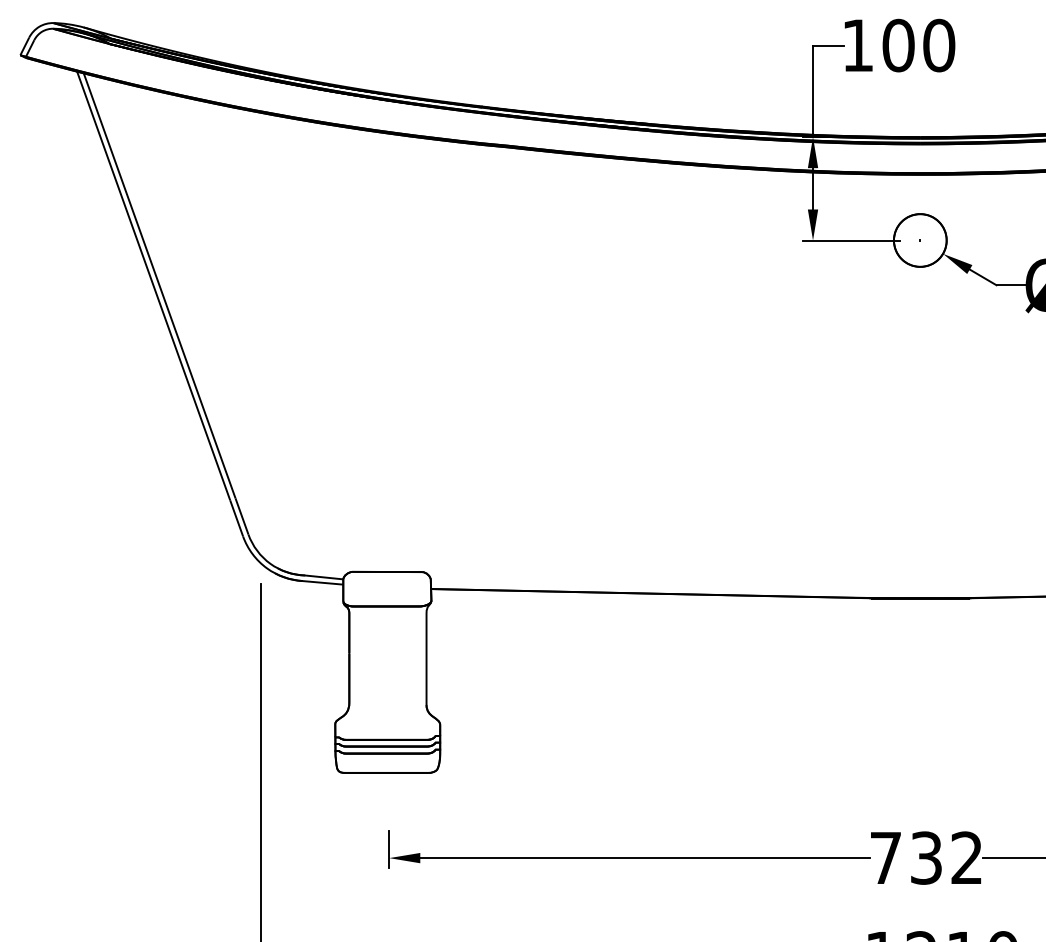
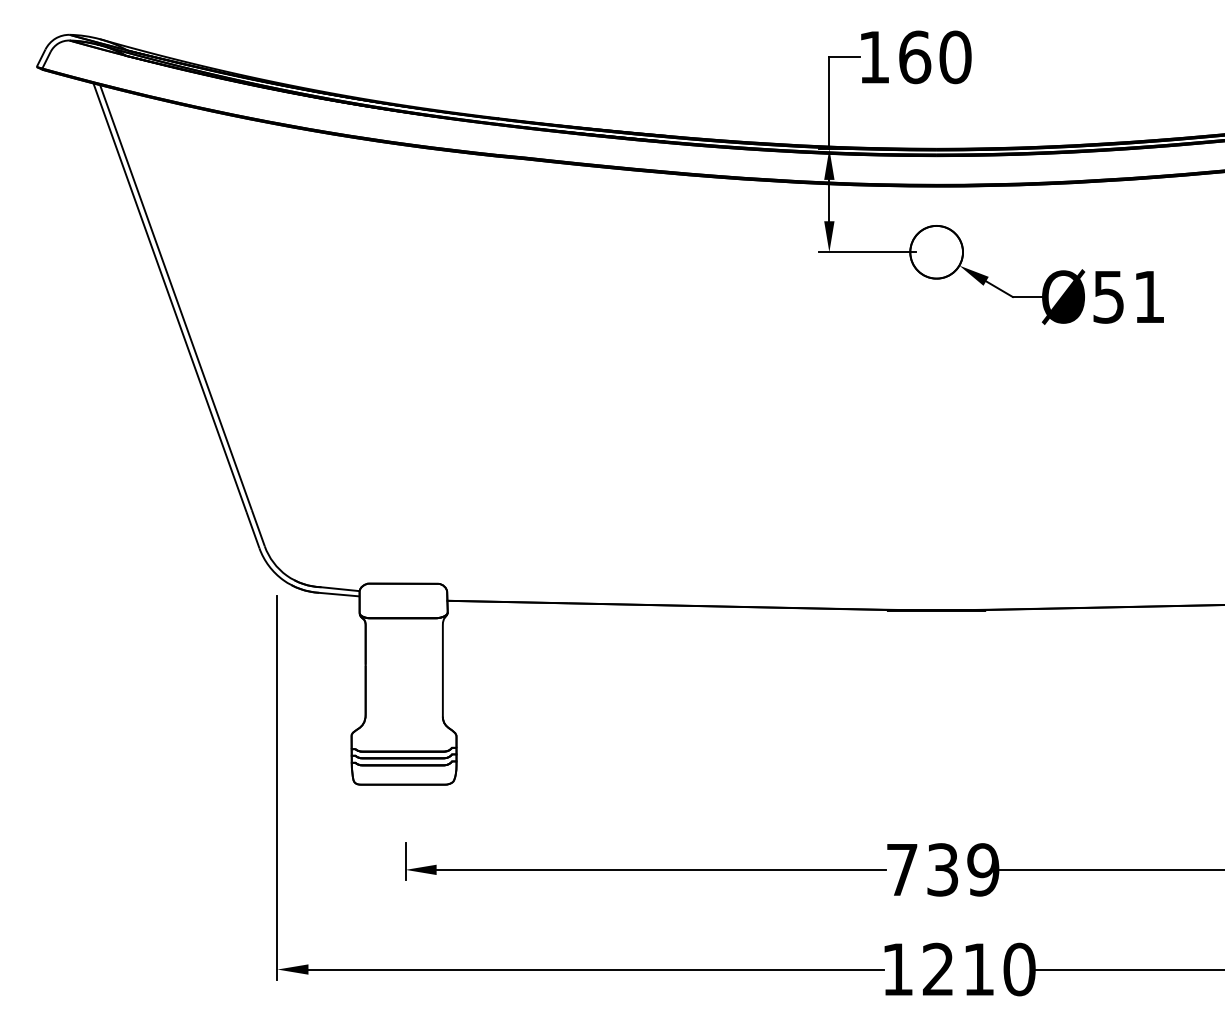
text: (899, 45) -> (915, 57), 100 -> 160
text: (967, 857) -> (983, 869), 732 -> 739

